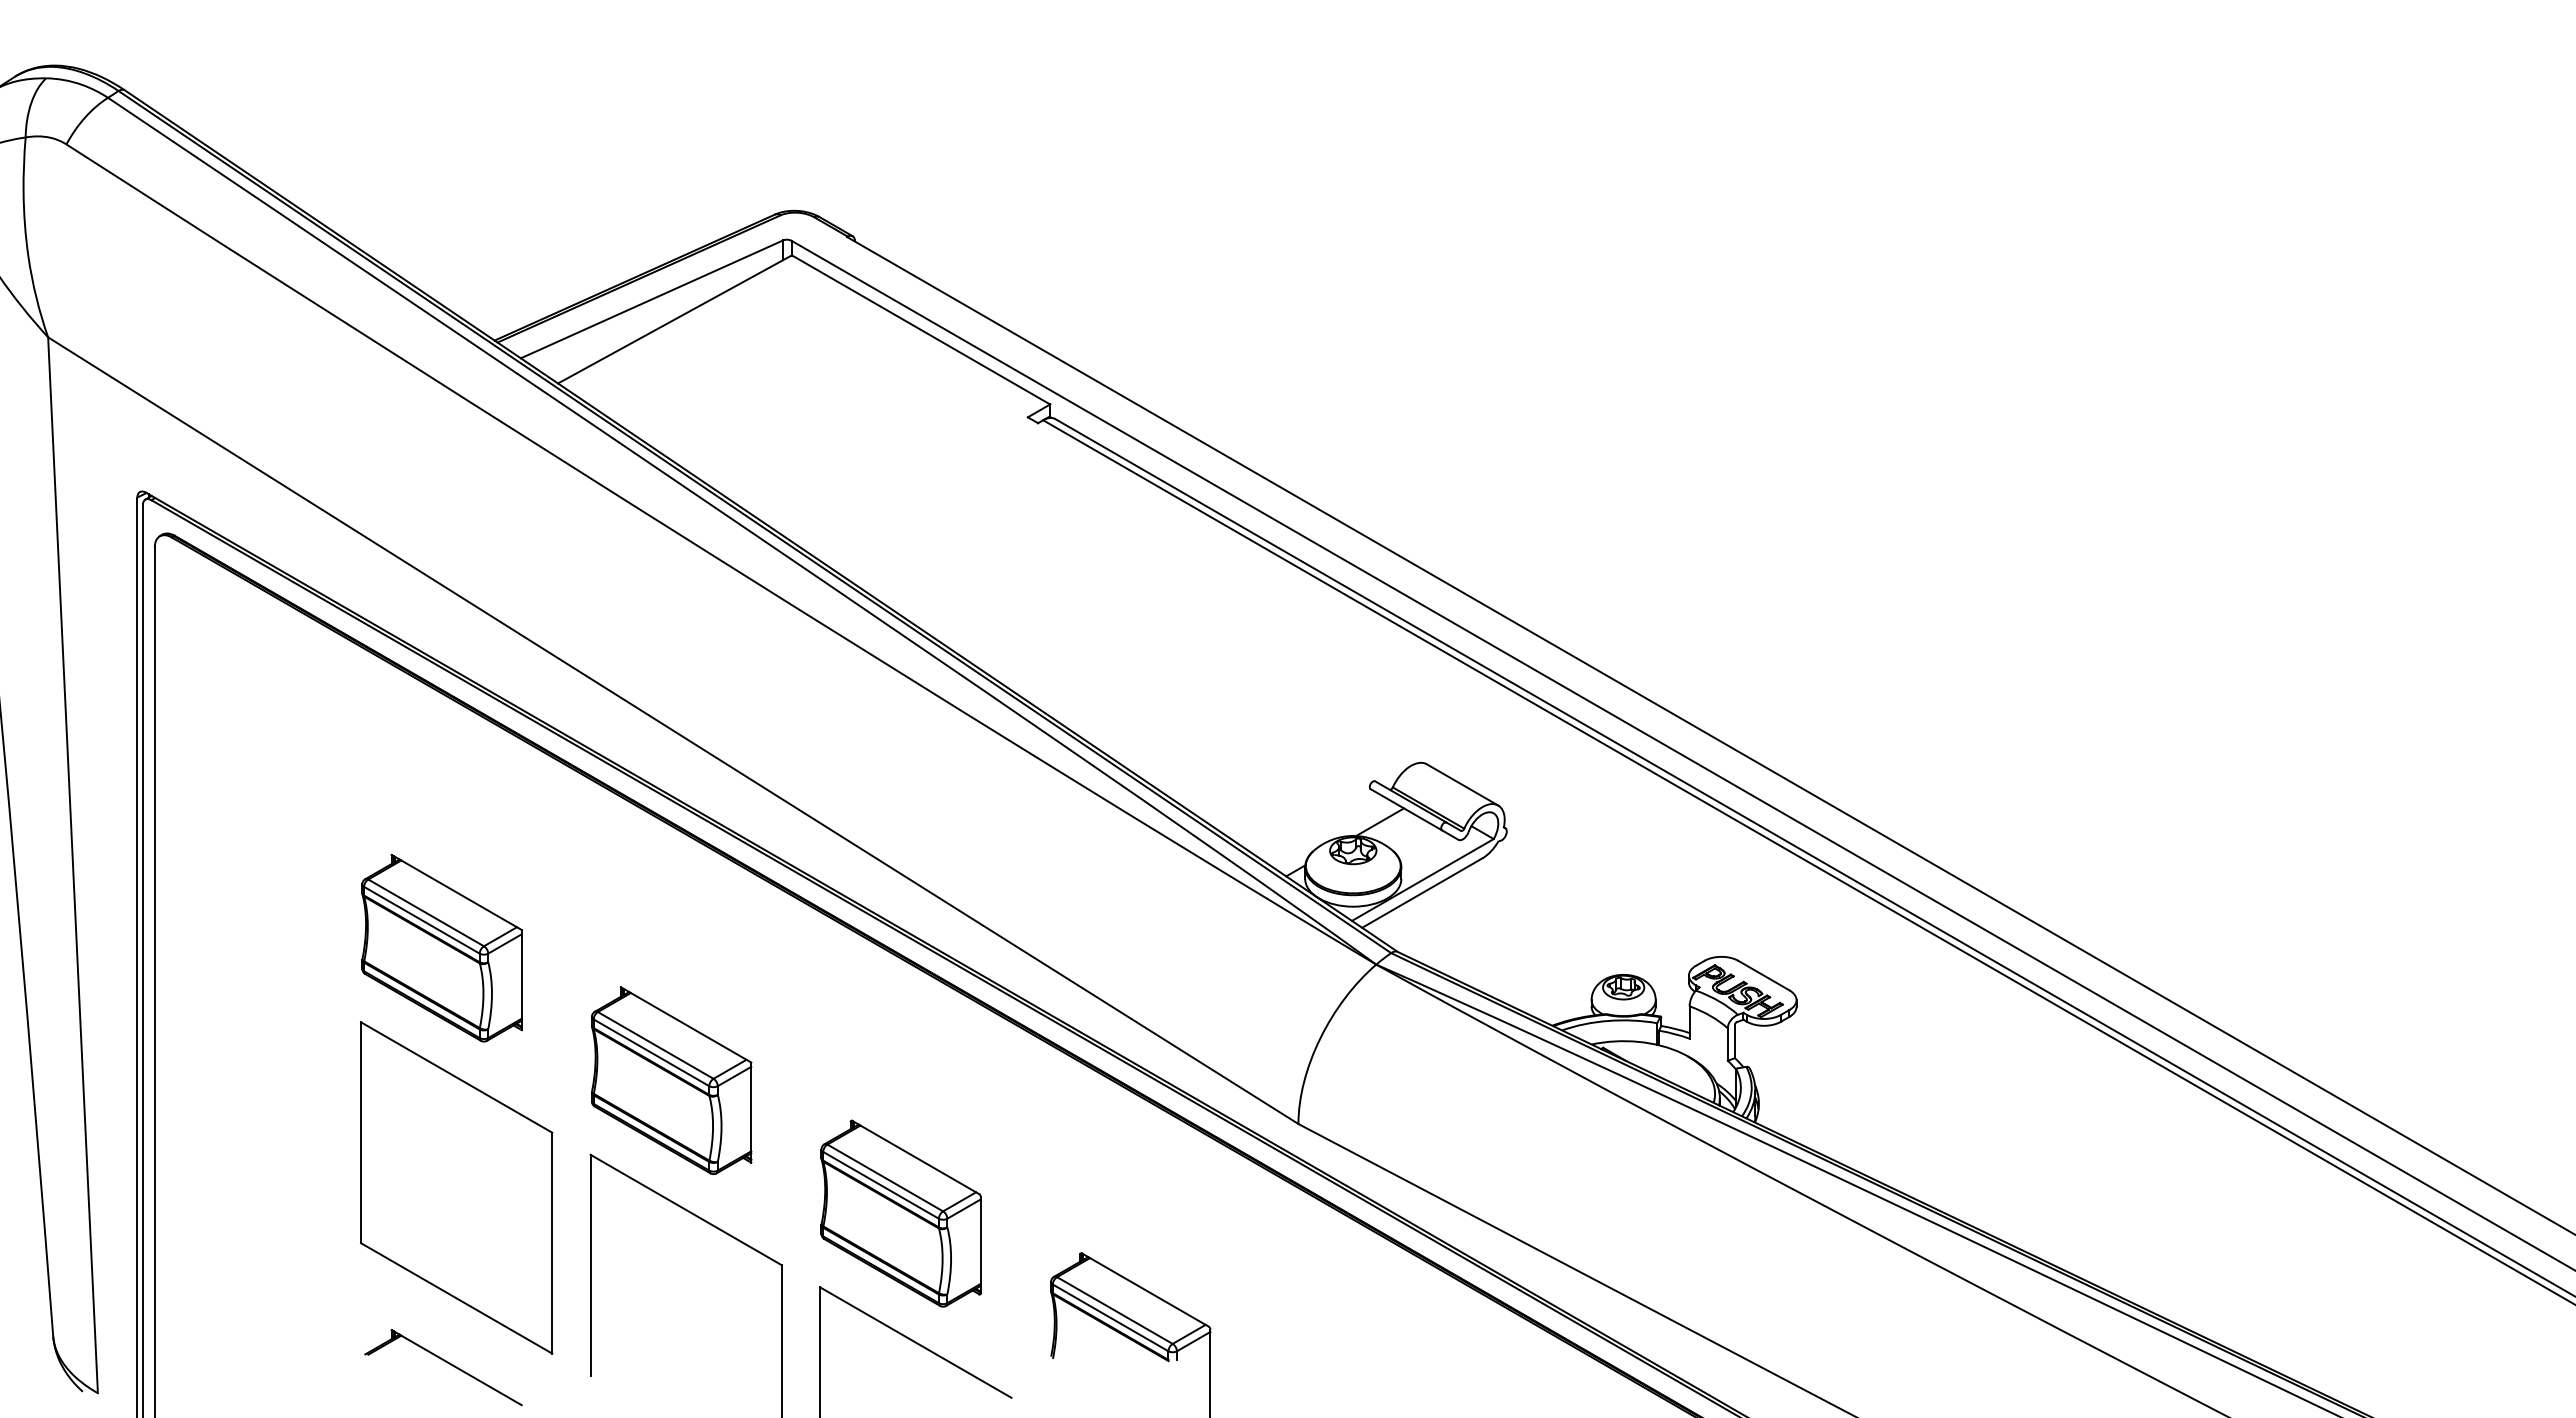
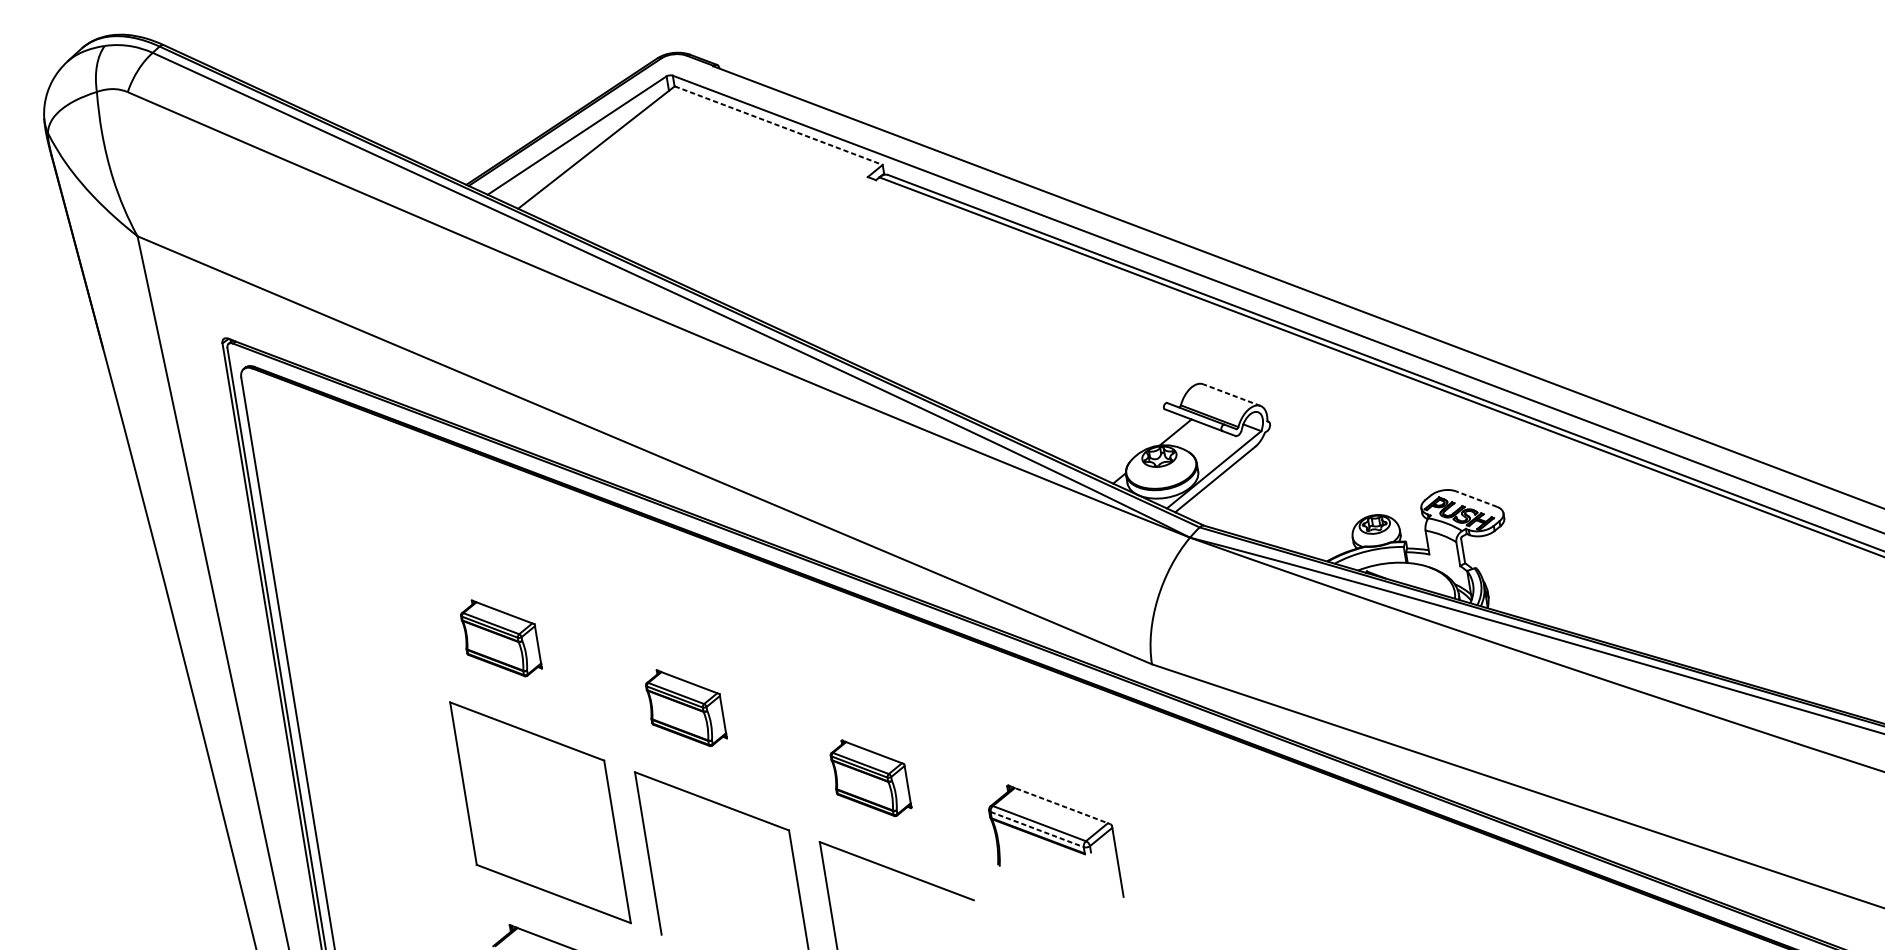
line: (921, 330) -> (779, 126), solid -> dashed
line: (1462, 784) -> (1231, 394), solid -> dashed
part: (441, 947) -> (500, 637), size x0.6
line: (1763, 975) -> (1476, 499), solid -> dashed
part: (671, 1080) -> (685, 707), size x0.6
part: (900, 1213) -> (870, 778), size x0.6
line: (1145, 1290) -> (1059, 805), solid -> dashed
line: (1110, 1317) -> (1037, 829), solid -> dashed

